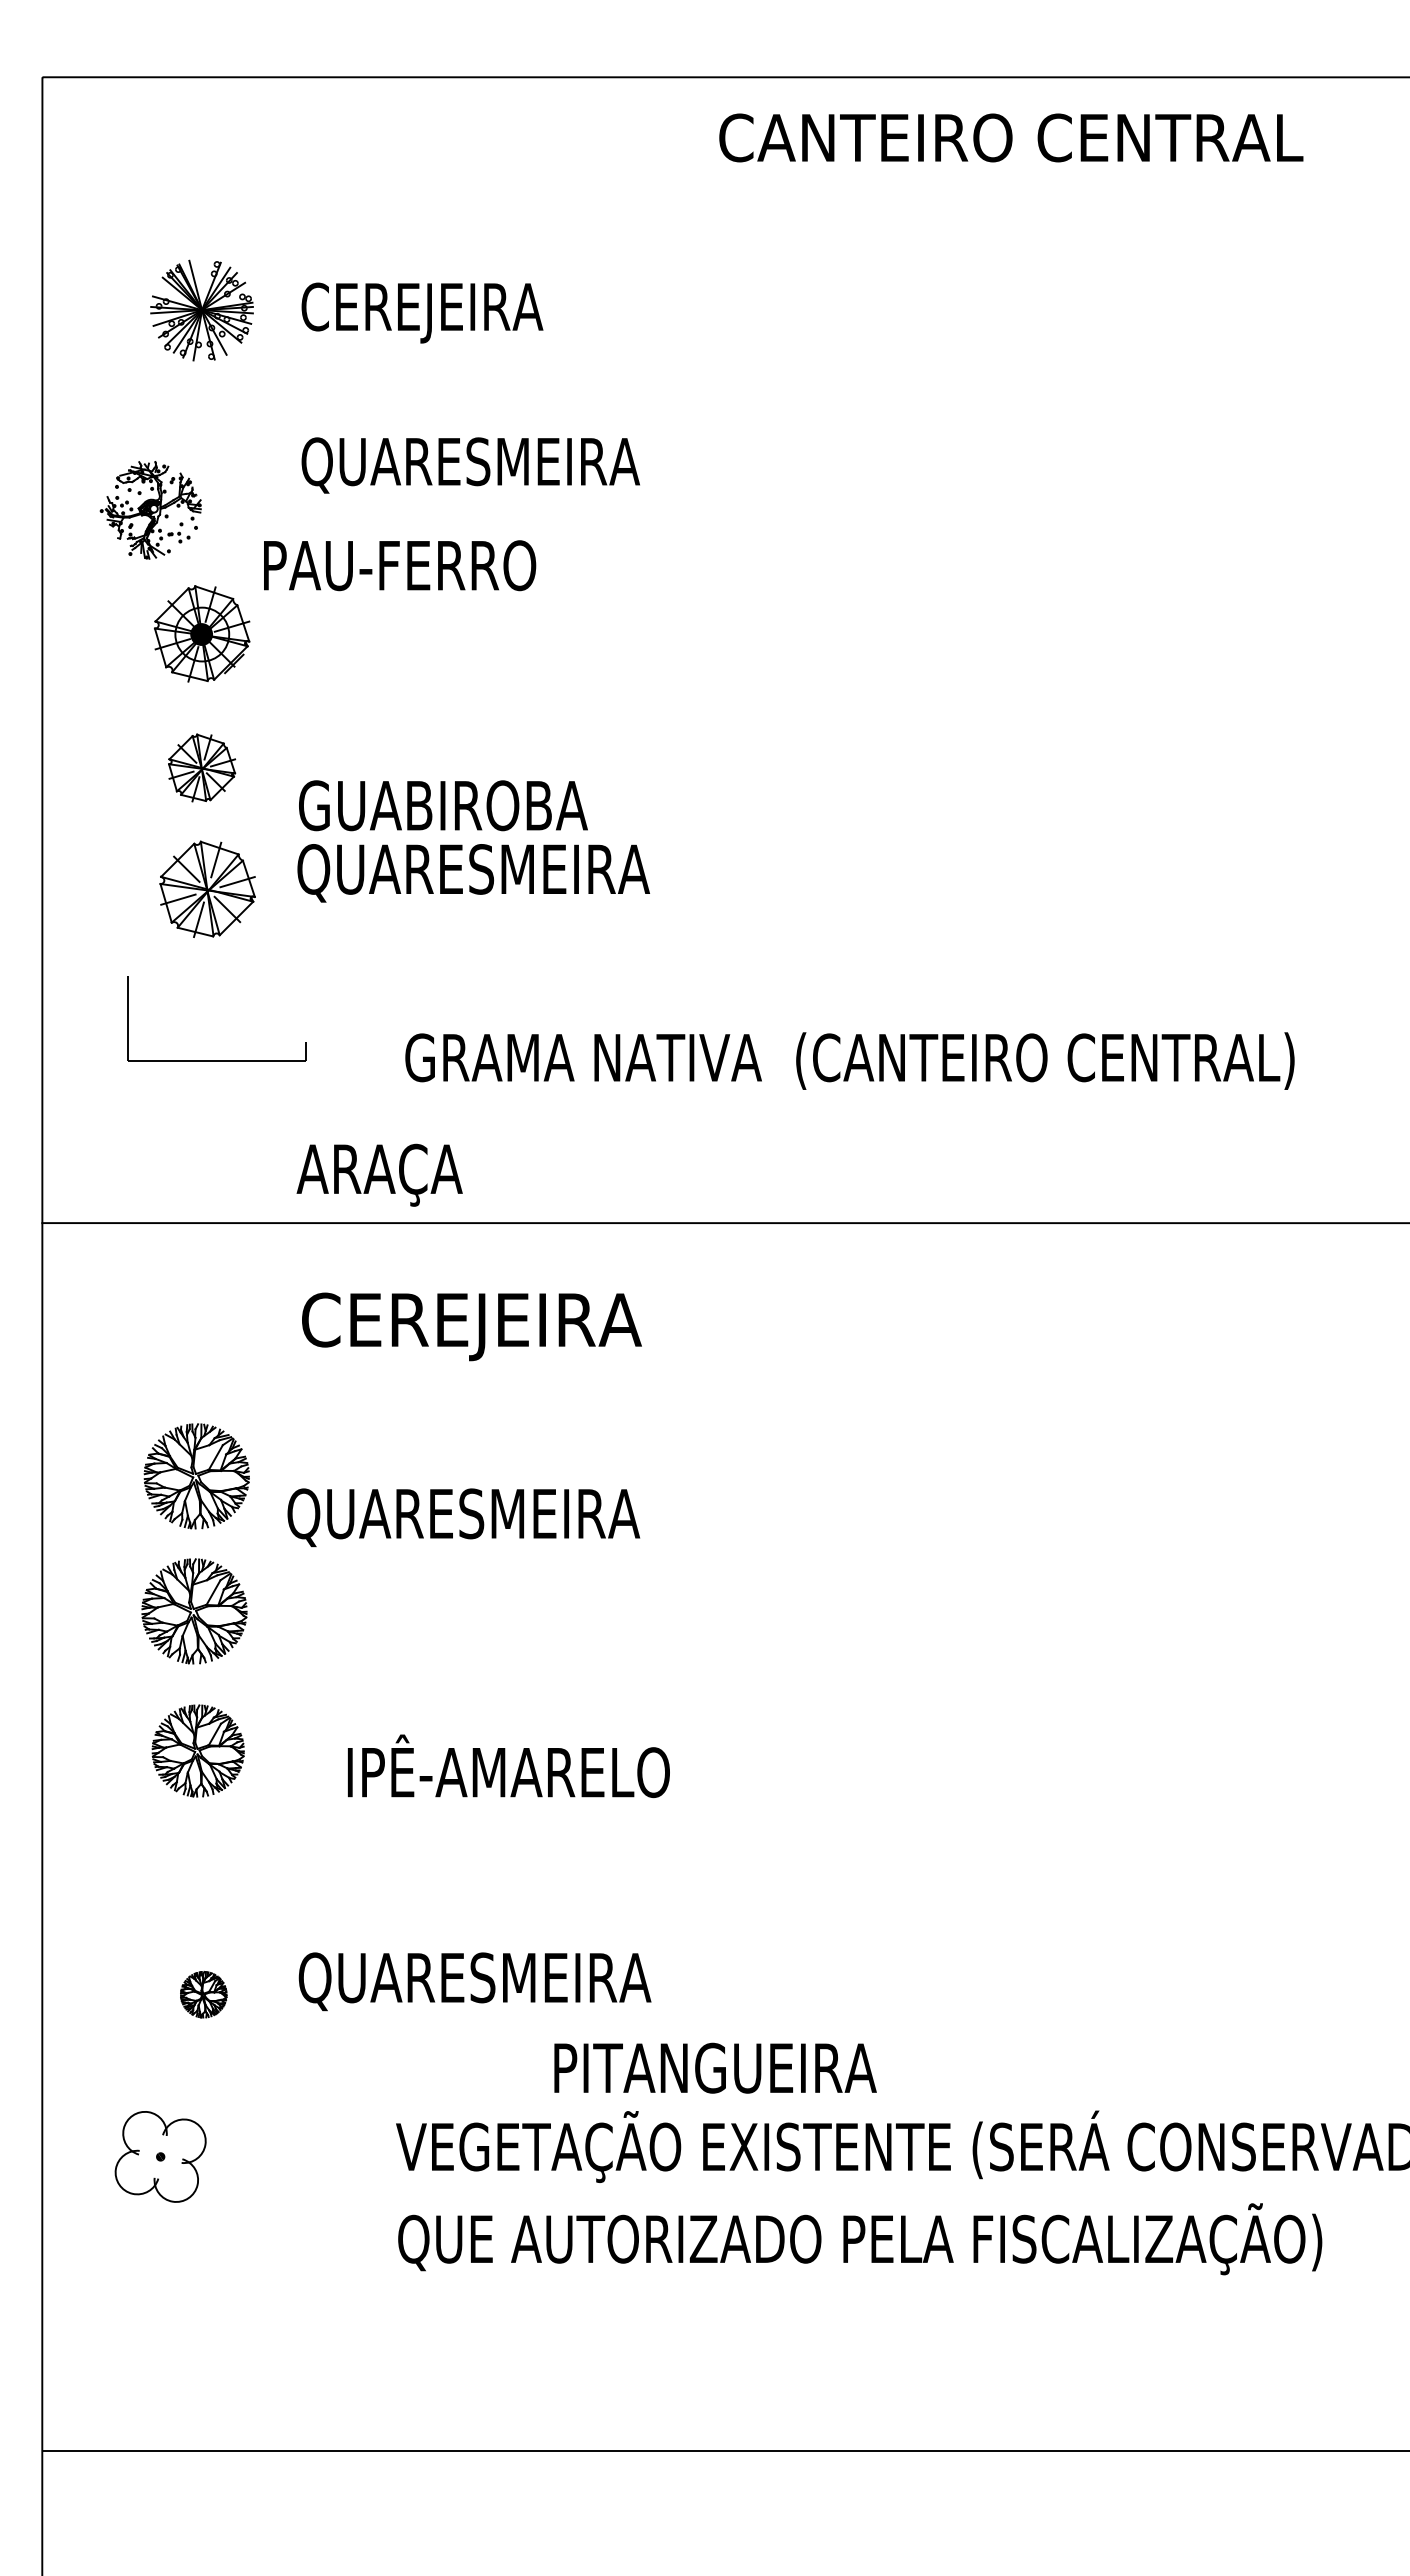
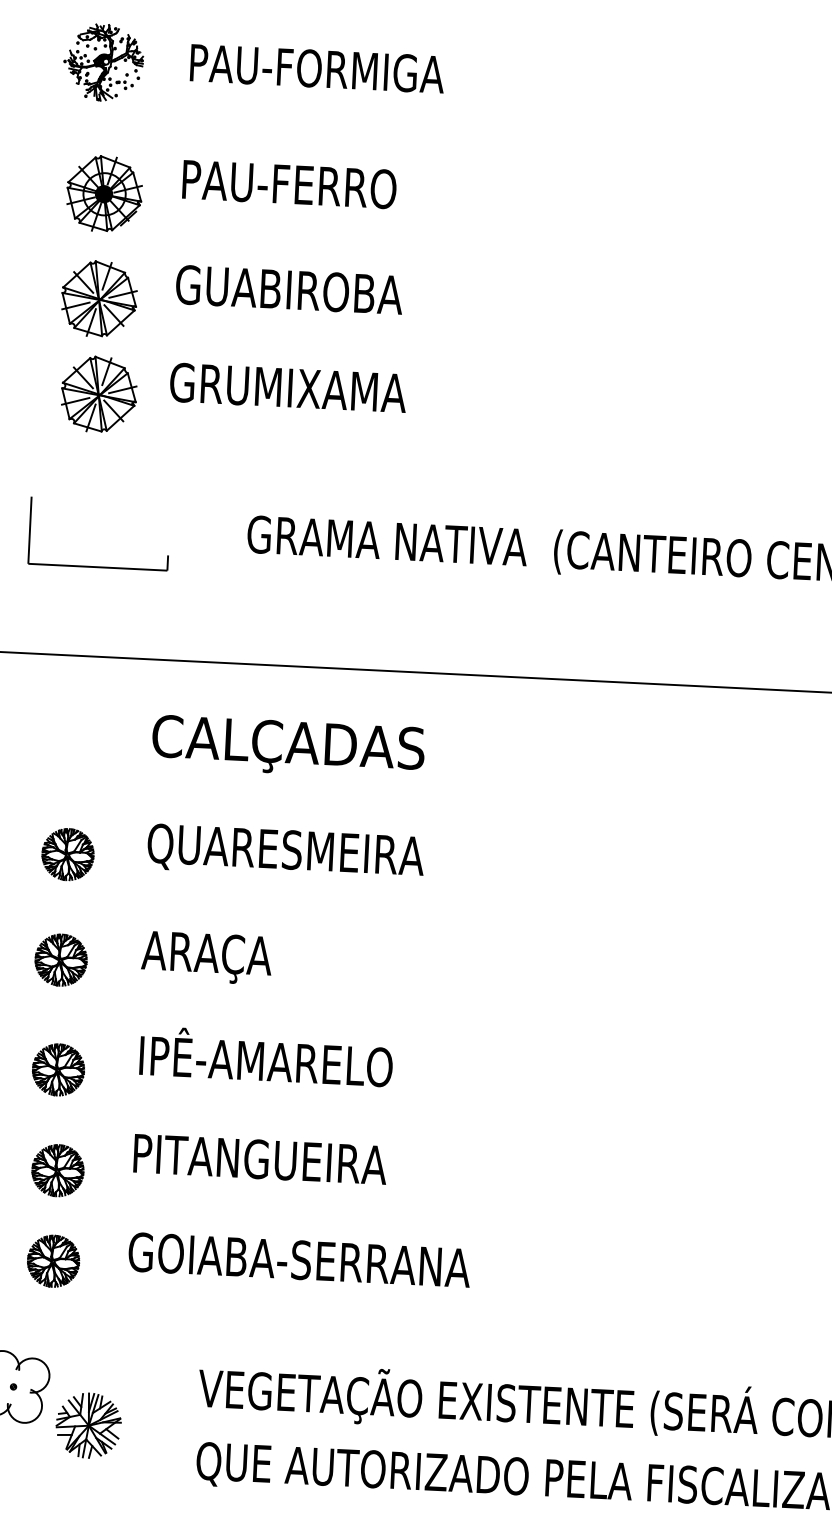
text: (470, 465) -> (321, 71), QUARESMEIRA -> PAU-FORMIGA
part: (150, 510) -> (103, 62), moved
text: (400, 565) -> (290, 184), moved
part: (201, 767) -> (98, 298), size x1.43
text: (443, 805) -> (289, 289), moved
text: (476, 873) -> (310, 392), QUARESMEIRA -> GRUMIXAMA
part: (216, 1060) -> (97, 566), moved
text: (379, 1174) -> (206, 957), moved
text: (470, 1326) -> (288, 747), CEREJEIRA -> CALÇADAS
part: (196, 1476) -> (67, 854), size x0.62
text: (463, 1517) -> (285, 852), moved
part: (194, 1610) -> (61, 959), size x0.62
part: (197, 1750) -> (58, 1069), size x0.71
text: (508, 1766) -> (266, 1056), moved
part: (203, 1878) -> (57, 1170), added
text: (519, 1981) -> (301, 1263), QUARESMEIRA -> GOIABA-SERRANA
part: (203, 1994) -> (53, 1261), size x1.43
text: (715, 2067) -> (260, 1158), moved
part: (258, 2201) -> (88, 1425), added

